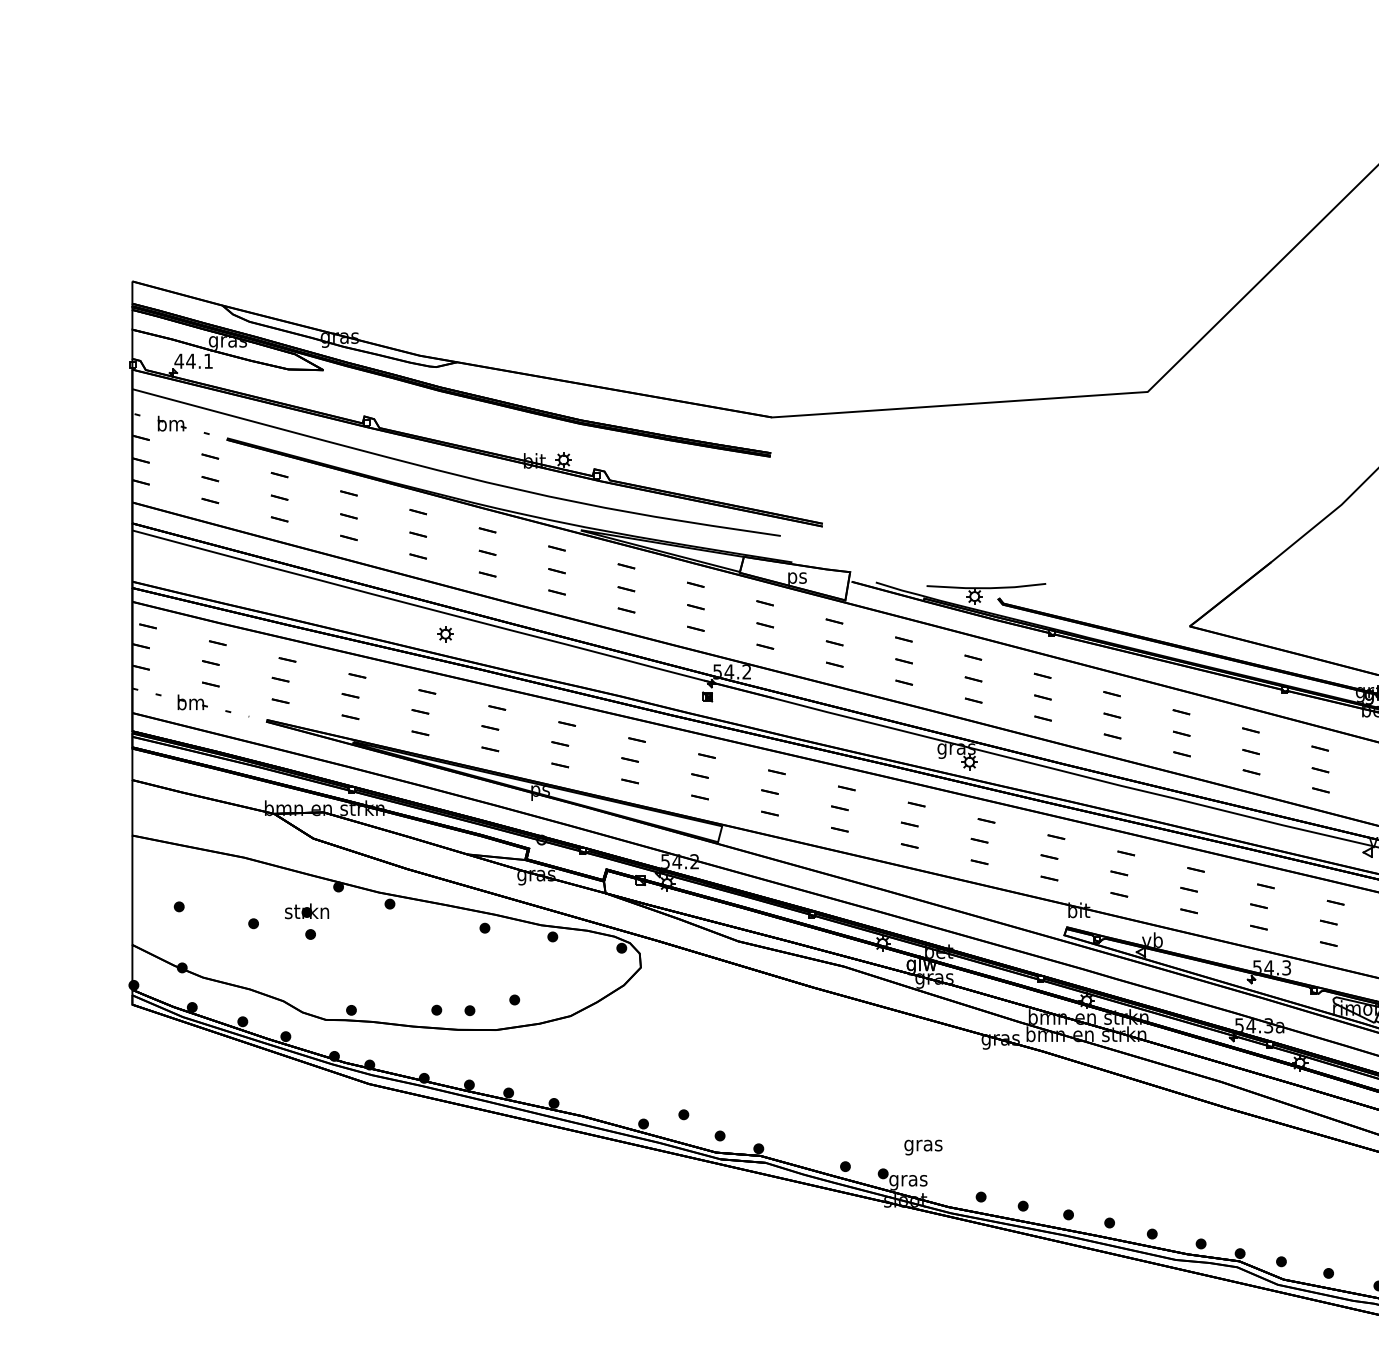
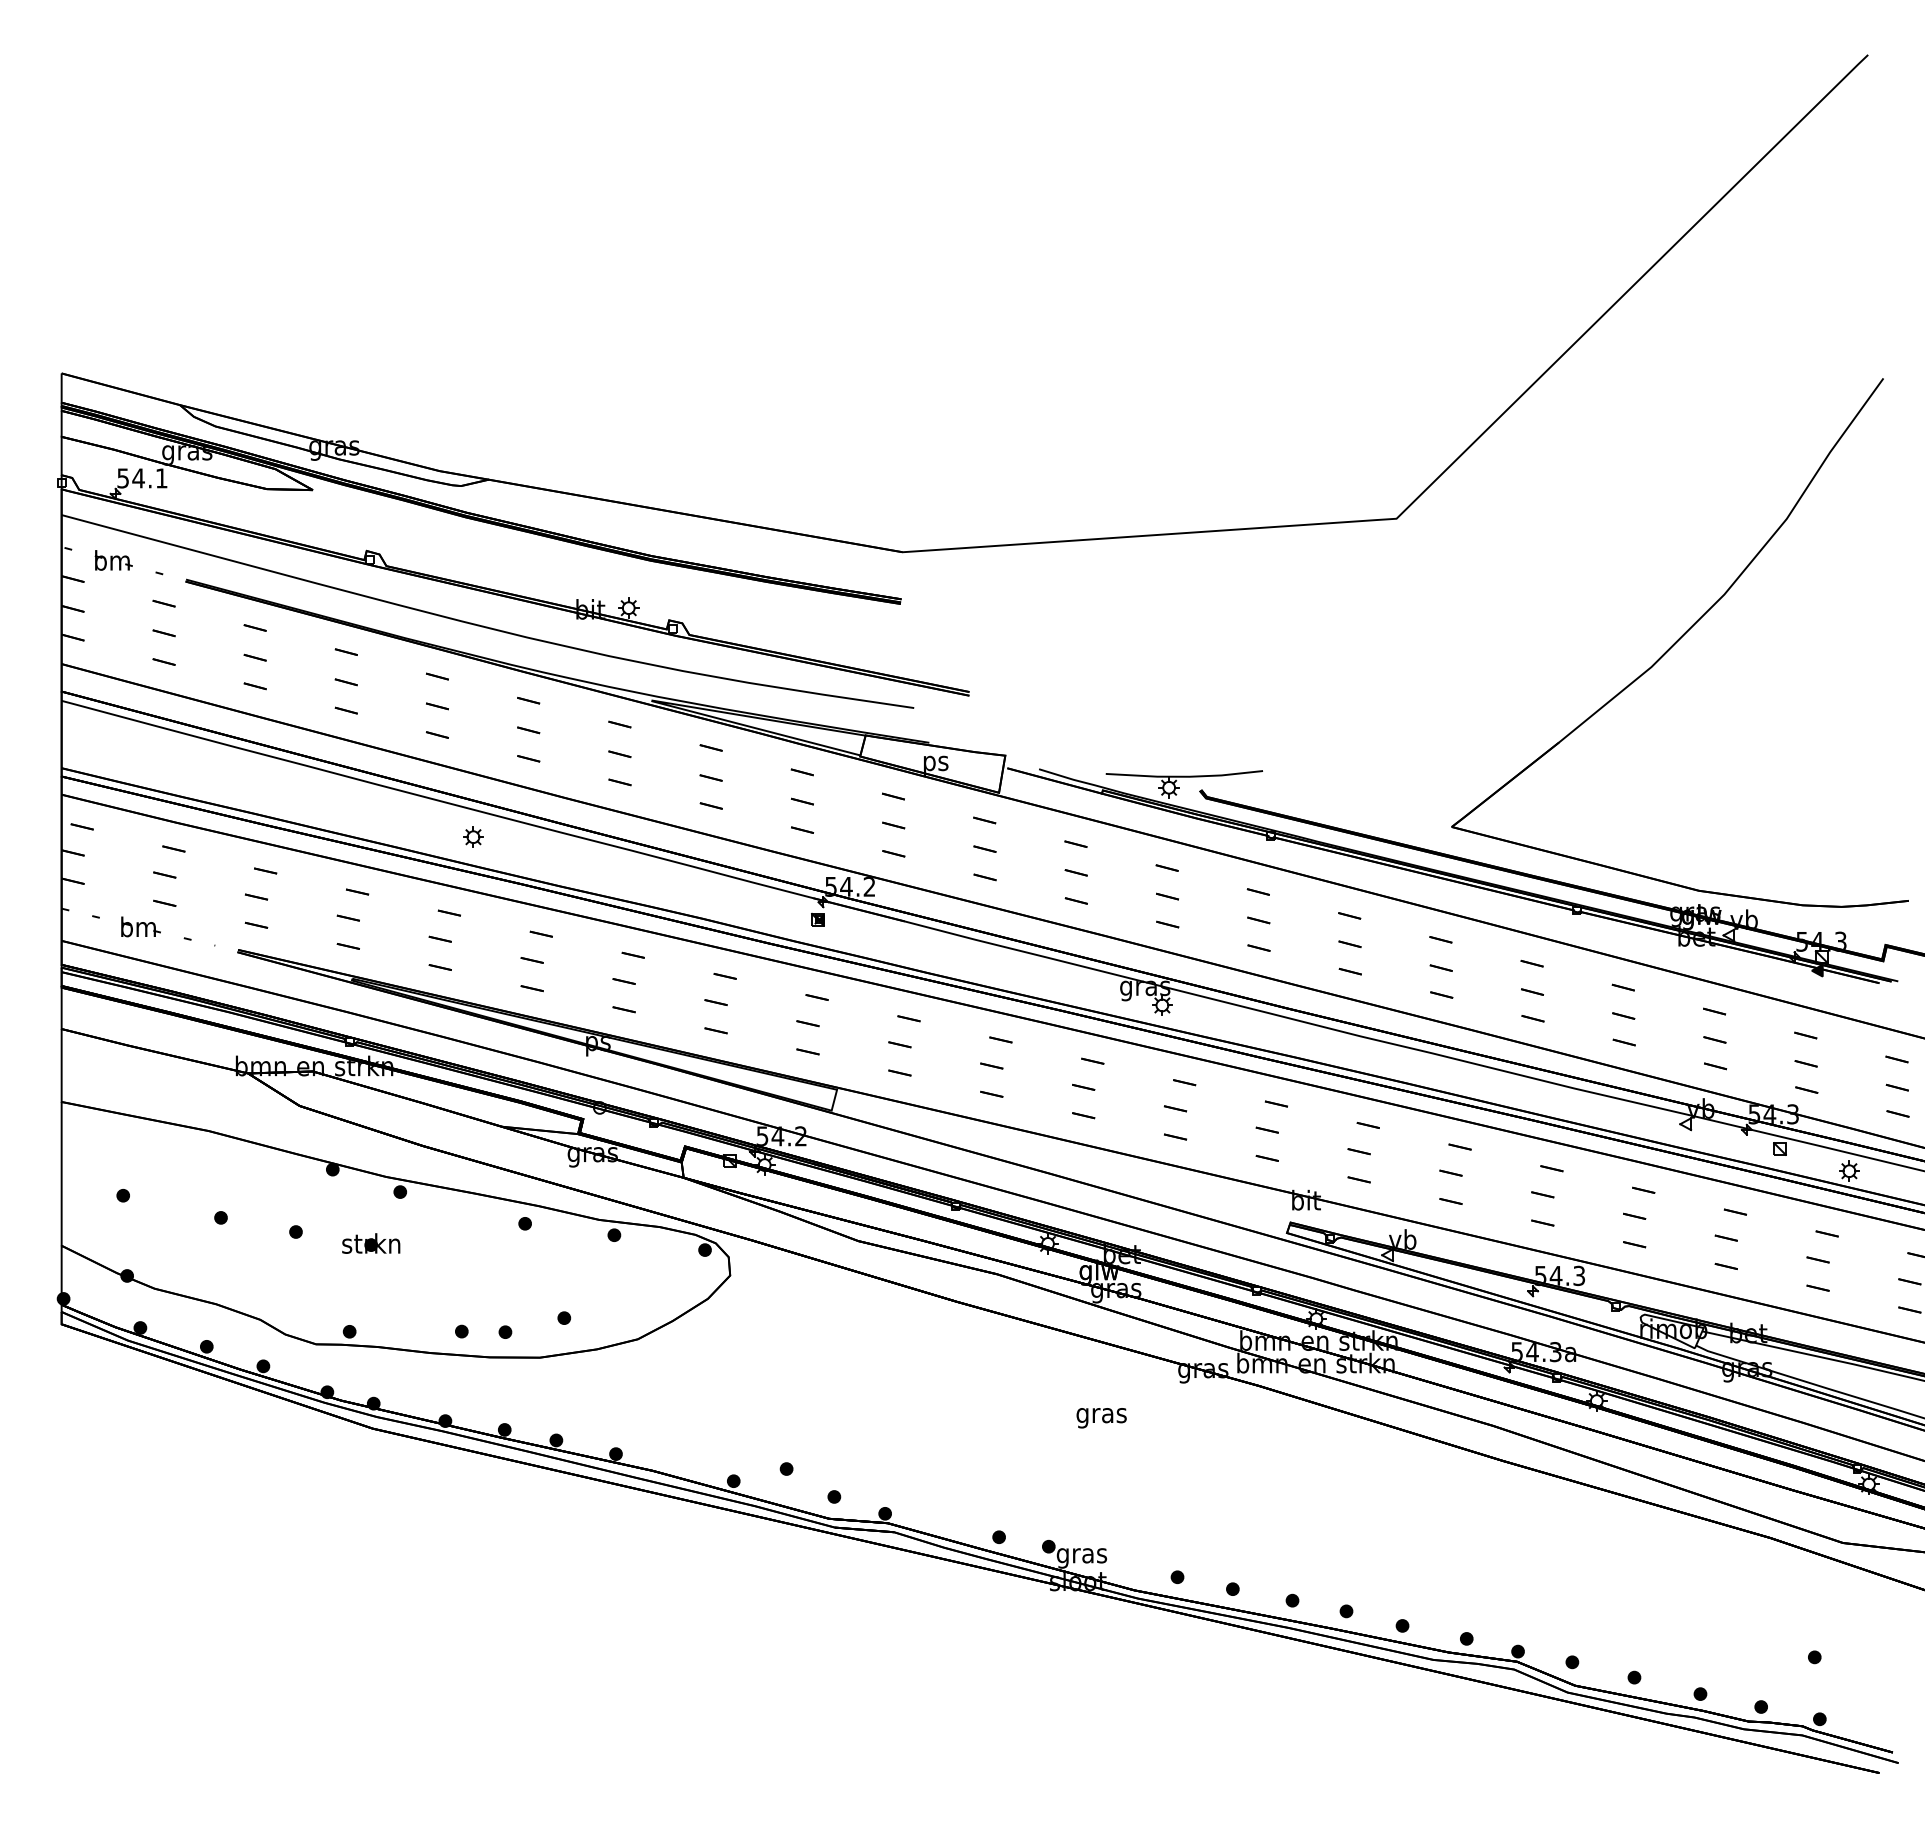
text: (178, 361) -> (122, 478), 44.1 -> 54.1
part: (307, 911) -> (371, 1243), moved
text: (923, 1147) -> (1101, 1418), moved

